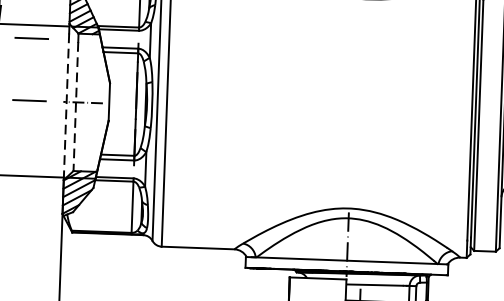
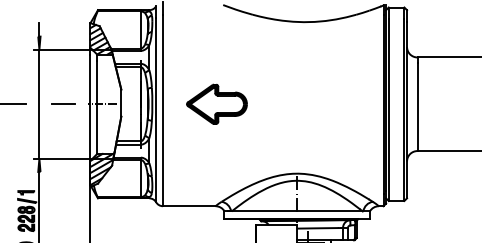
line: (31, 37) -> (63, 58), removed
line: (76, 106) -> (97, 107), dashed -> solid
line: (66, 107) -> (90, 108), dashed -> solid
part: (240, 107) -> (216, 103), added

